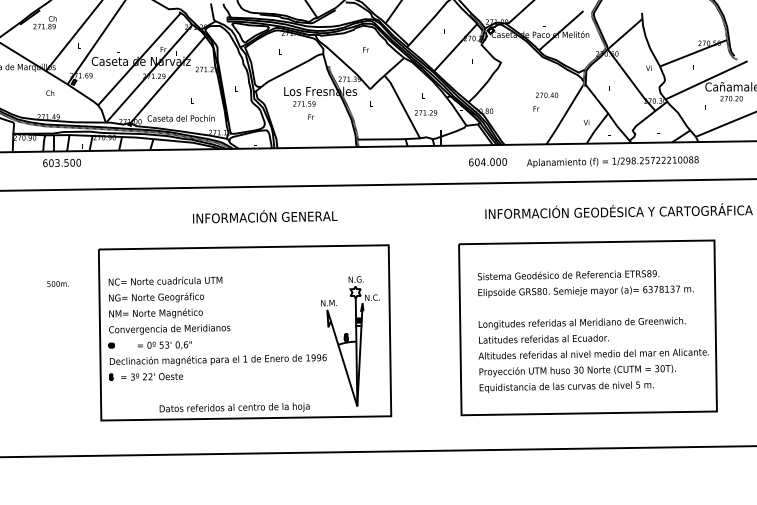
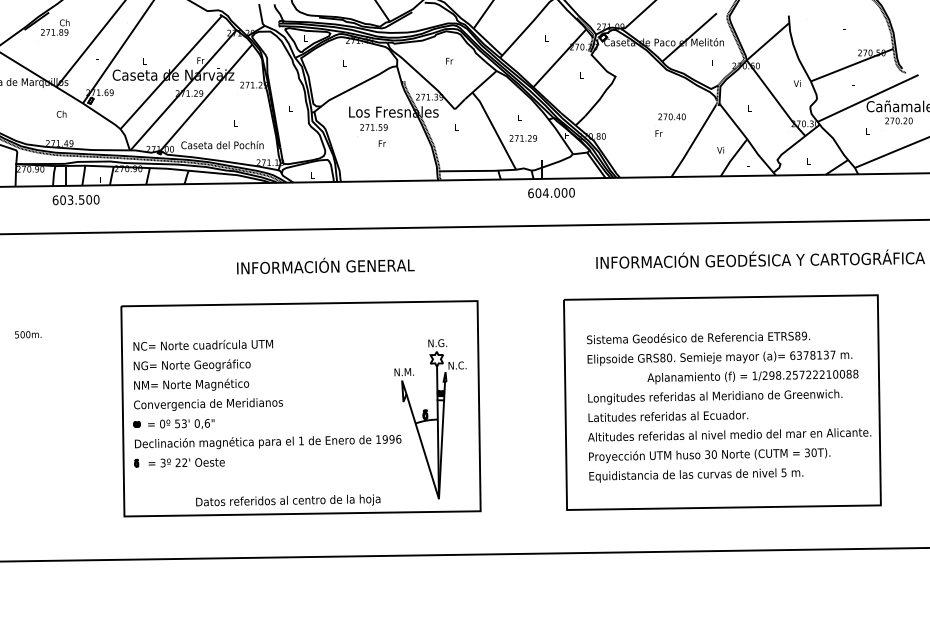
text: (612, 161) -> (752, 376), moved
text: (487, 162) -> (551, 193), moved
text: (58, 283) -> (28, 334), moved
text: (164, 344) -> (181, 423), moved

